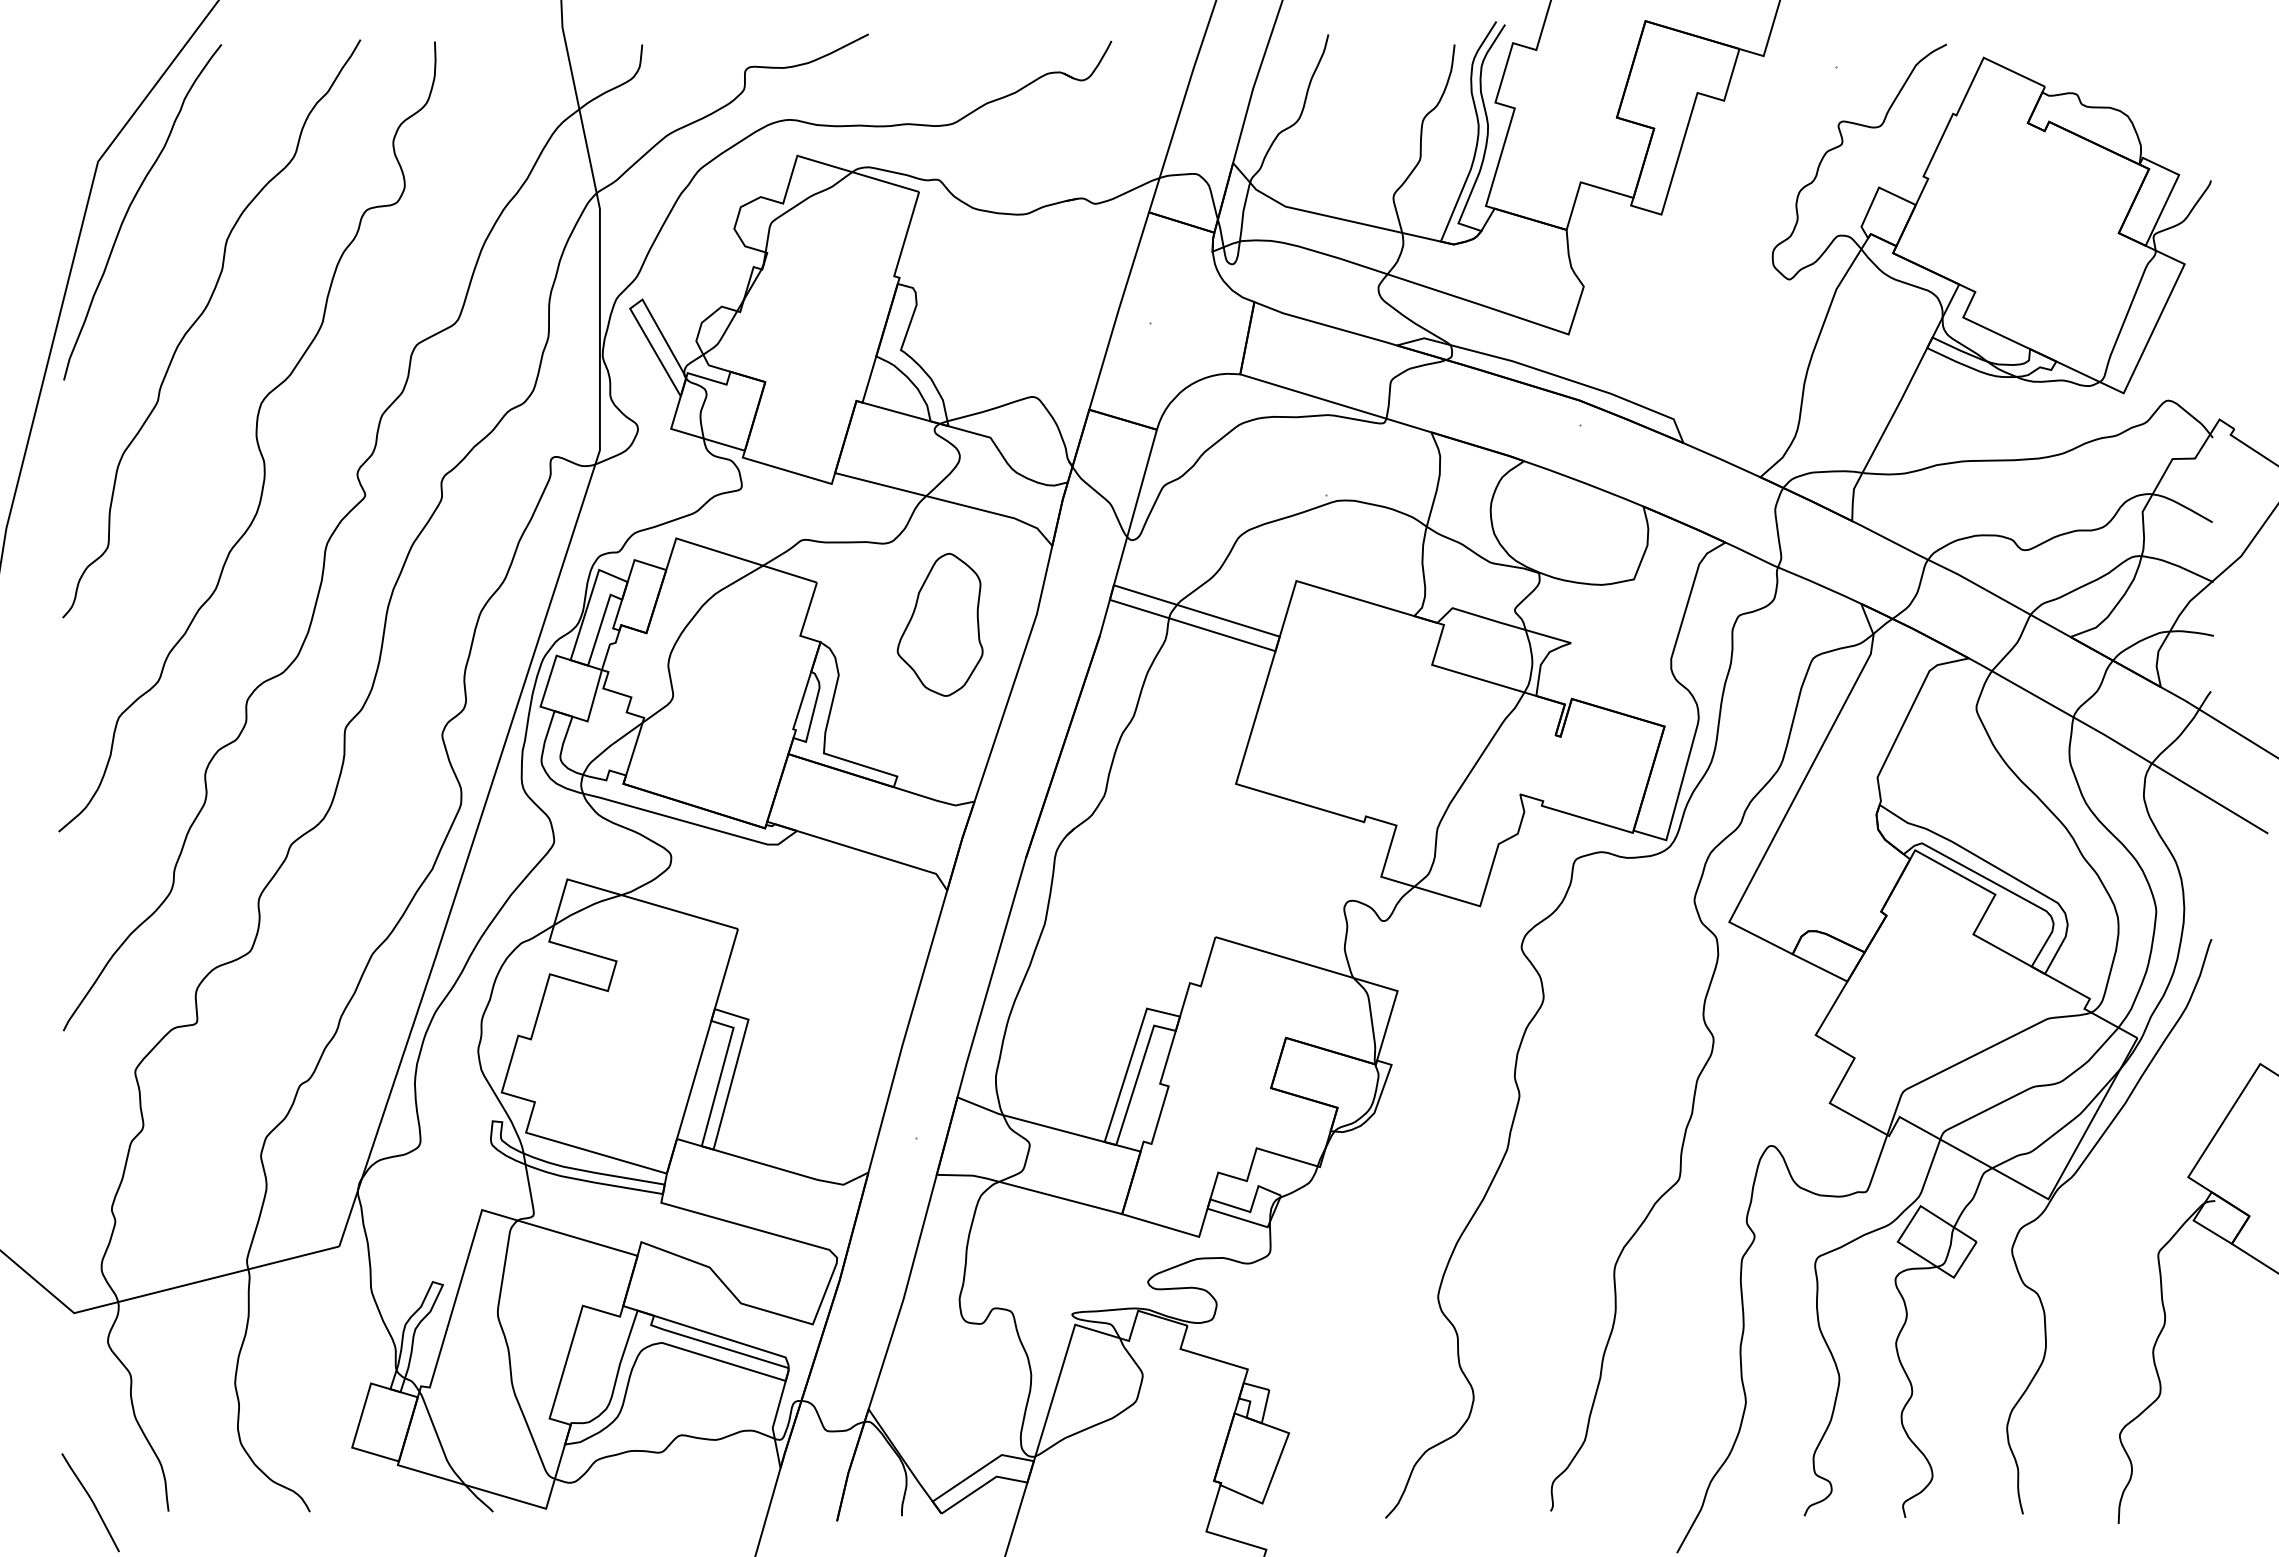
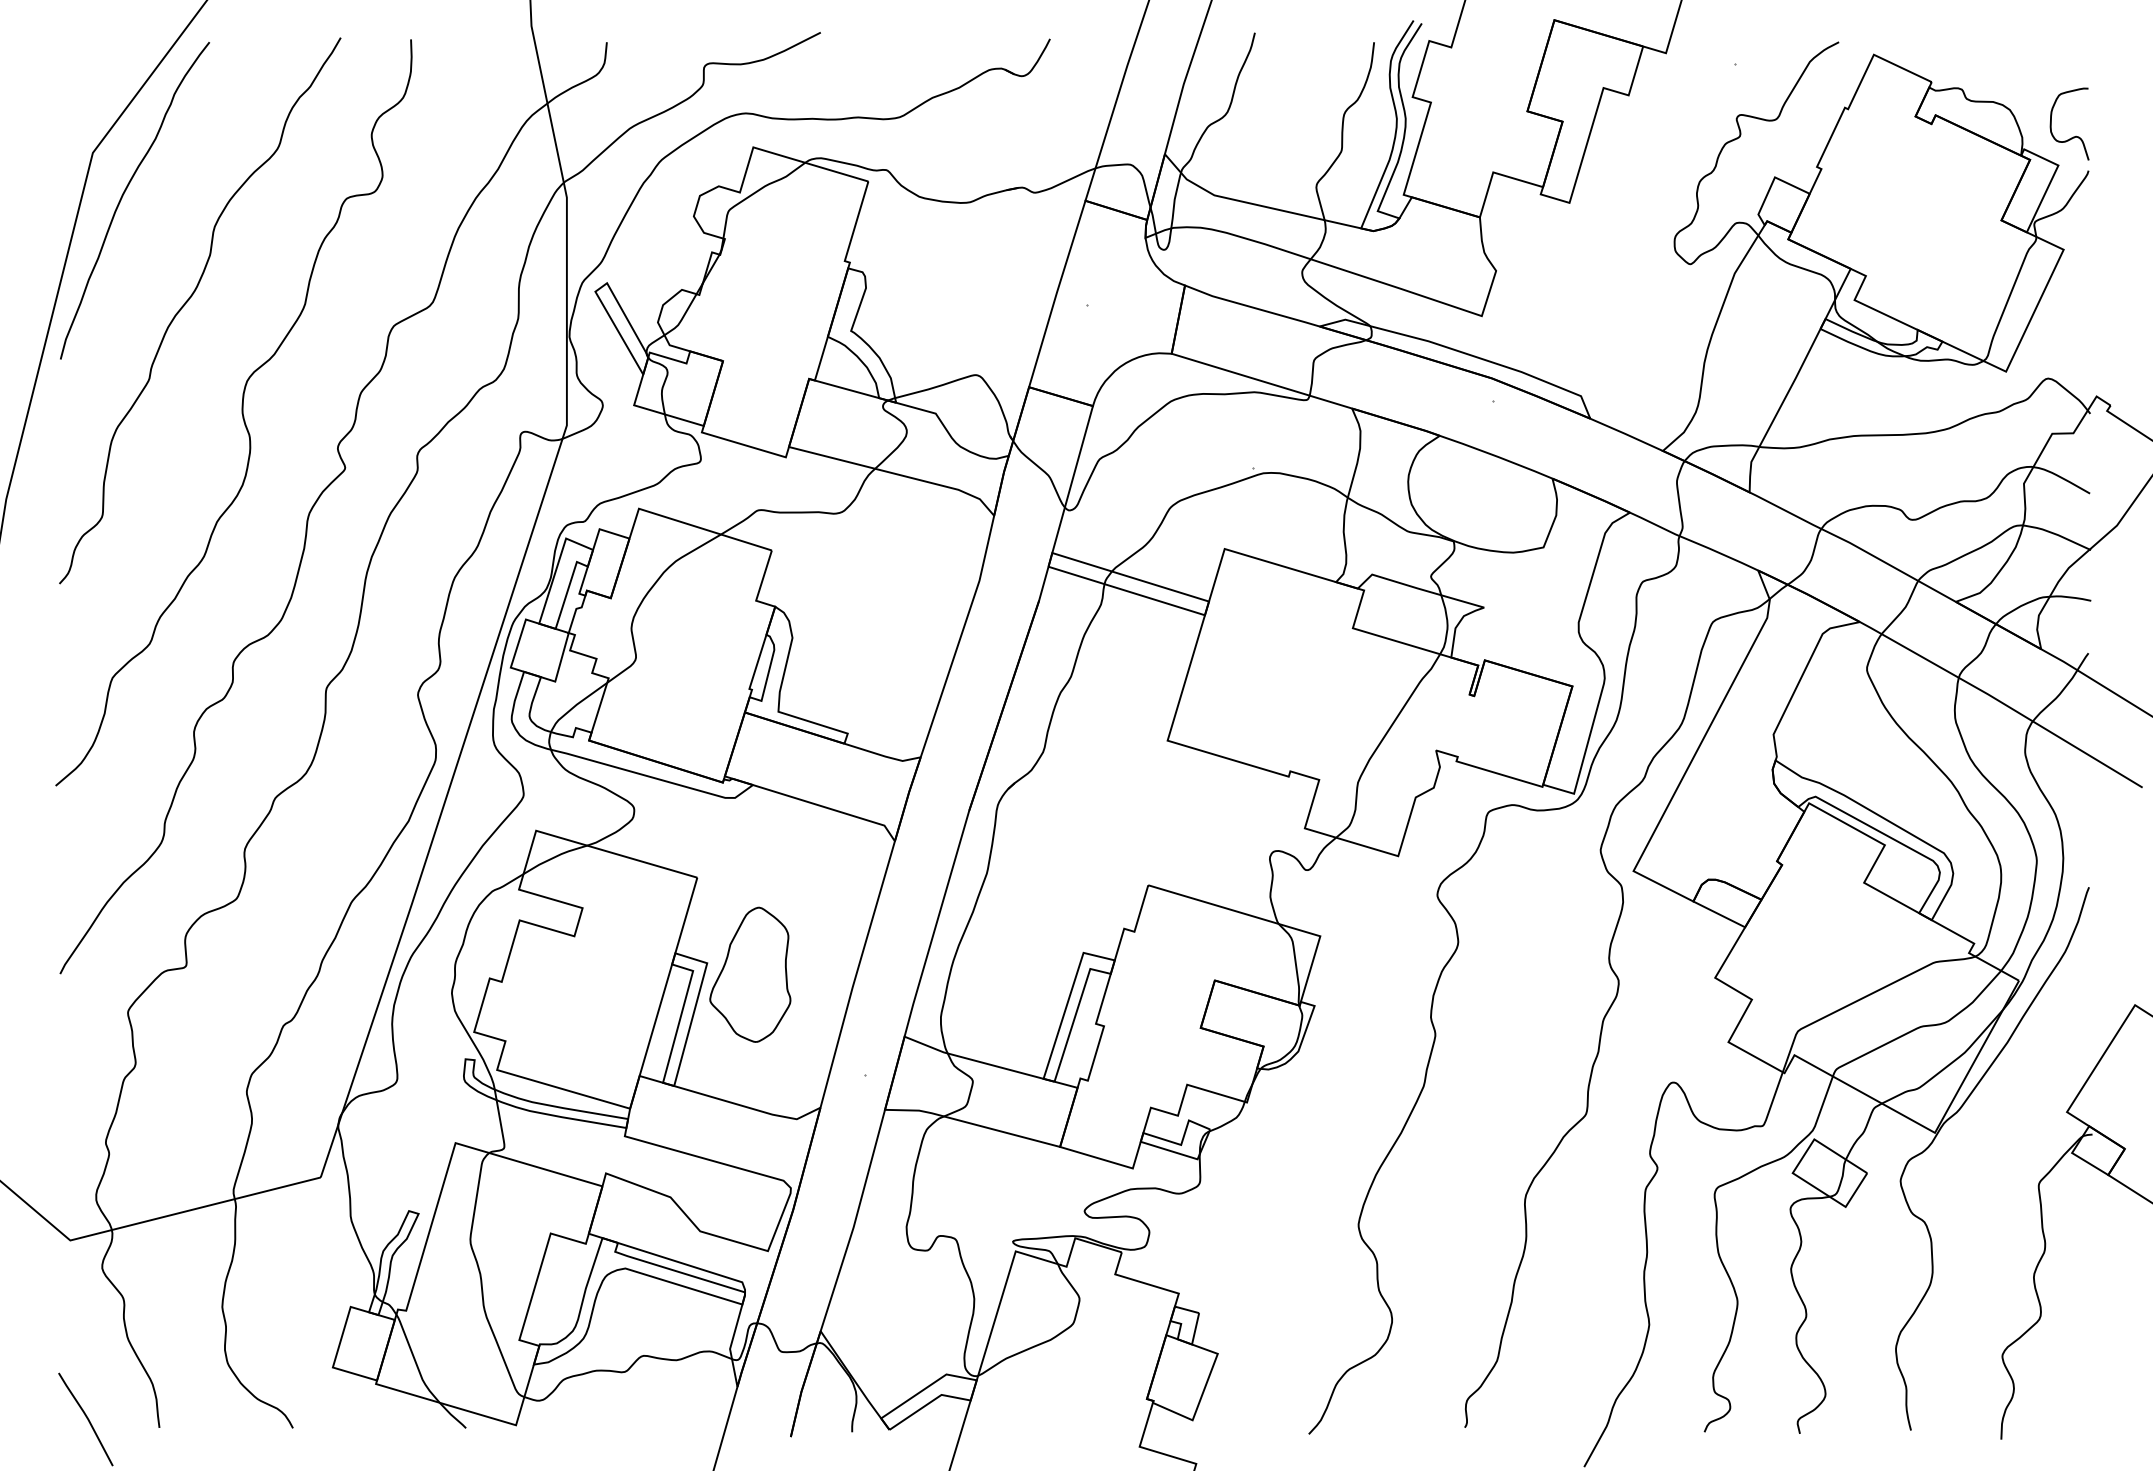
curve: (2194, 144) -> (2072, 136), added
part: (939, 624) -> (749, 974), moved

